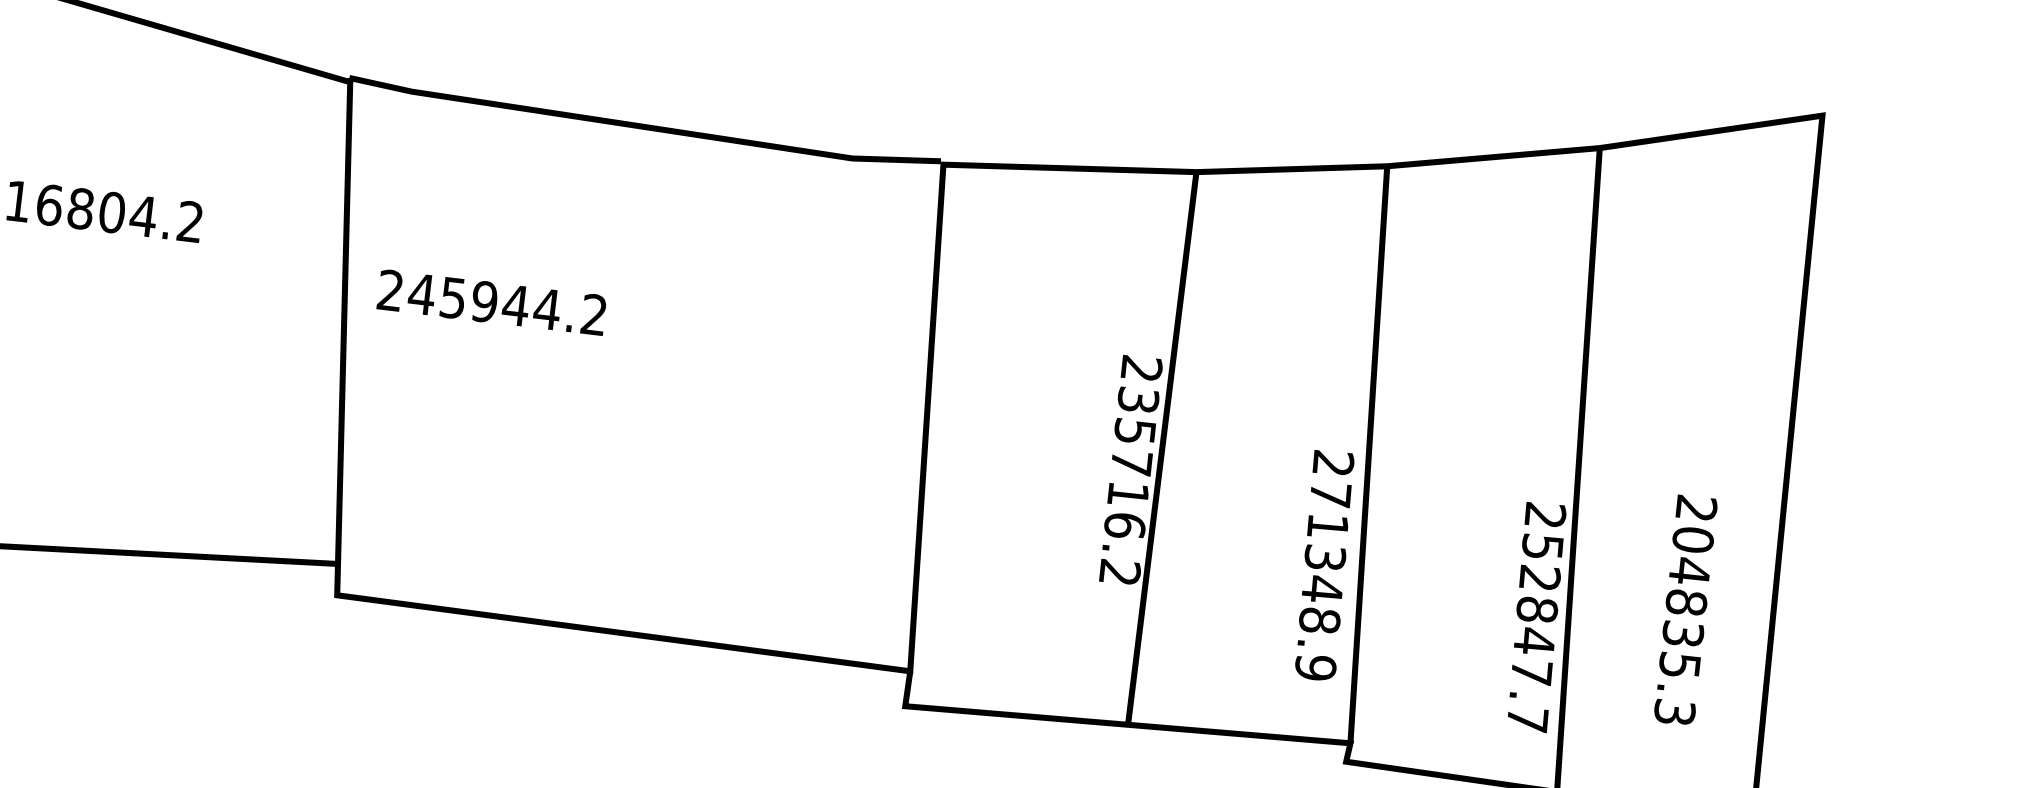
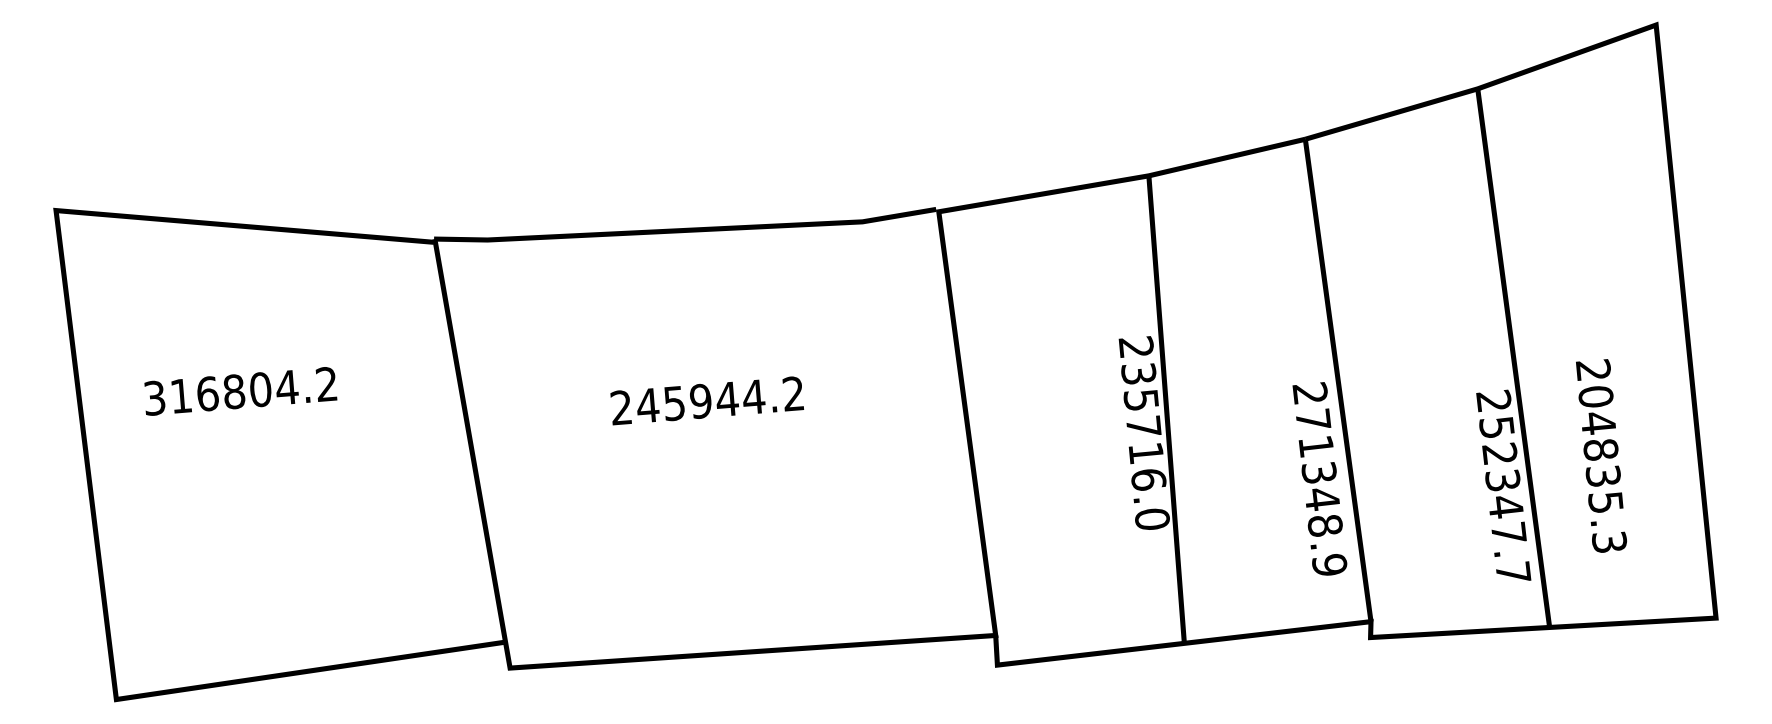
text: (492, 302) -> (707, 400), moved
text: (1119, 571) -> (1151, 518), 235716.2 -> 235716.0
text: (1536, 609) -> (1502, 480), 252847.7 -> 252347.7
text: (1685, 609) -> (1601, 455), moved

